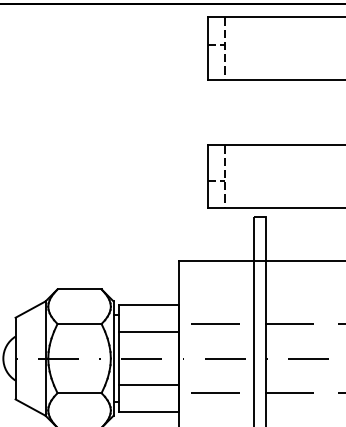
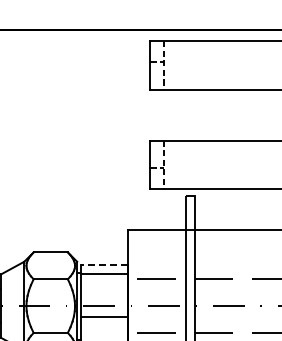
line: (148, 304) -> (104, 264), solid -> dashed
line: (148, 332) -> (104, 274), moved
line: (148, 384) -> (104, 316), moved

